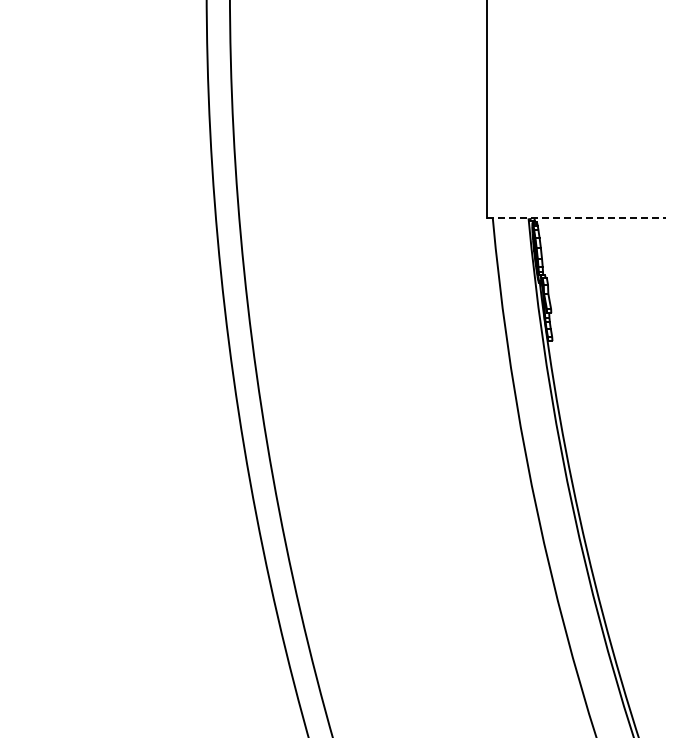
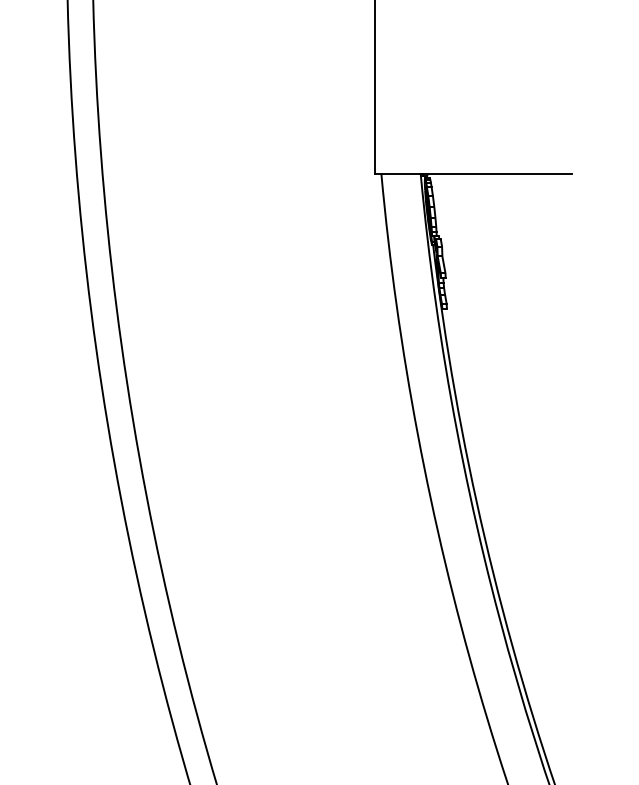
line: (576, 218) -> (473, 173), dashed -> solid

